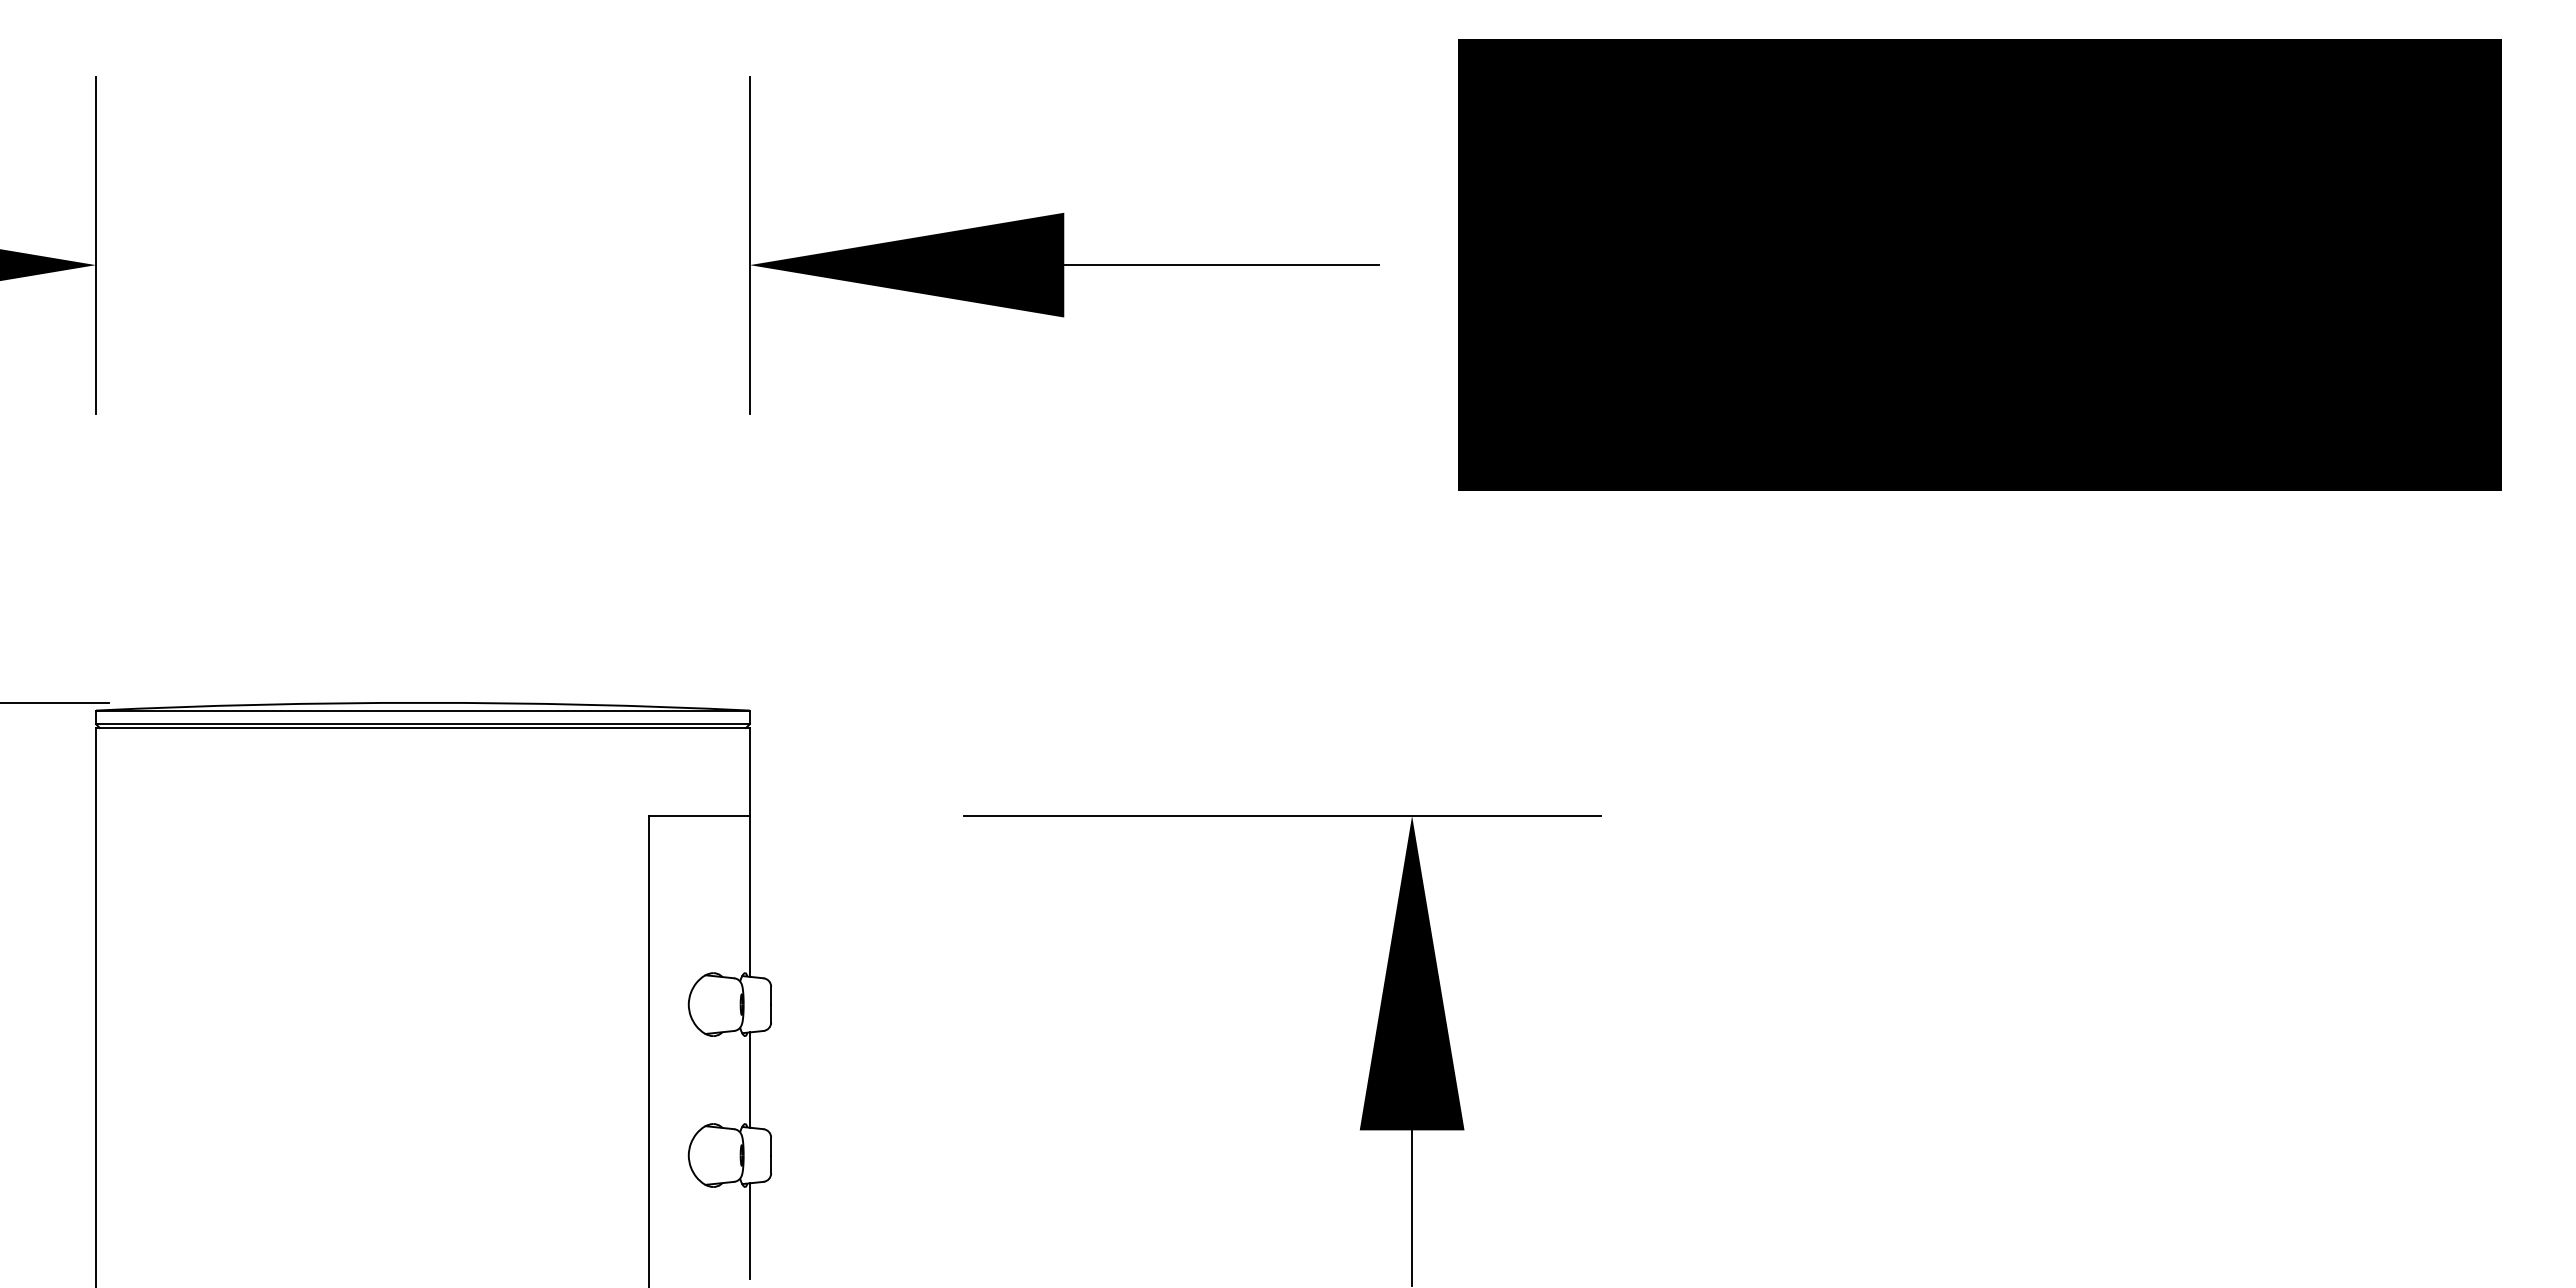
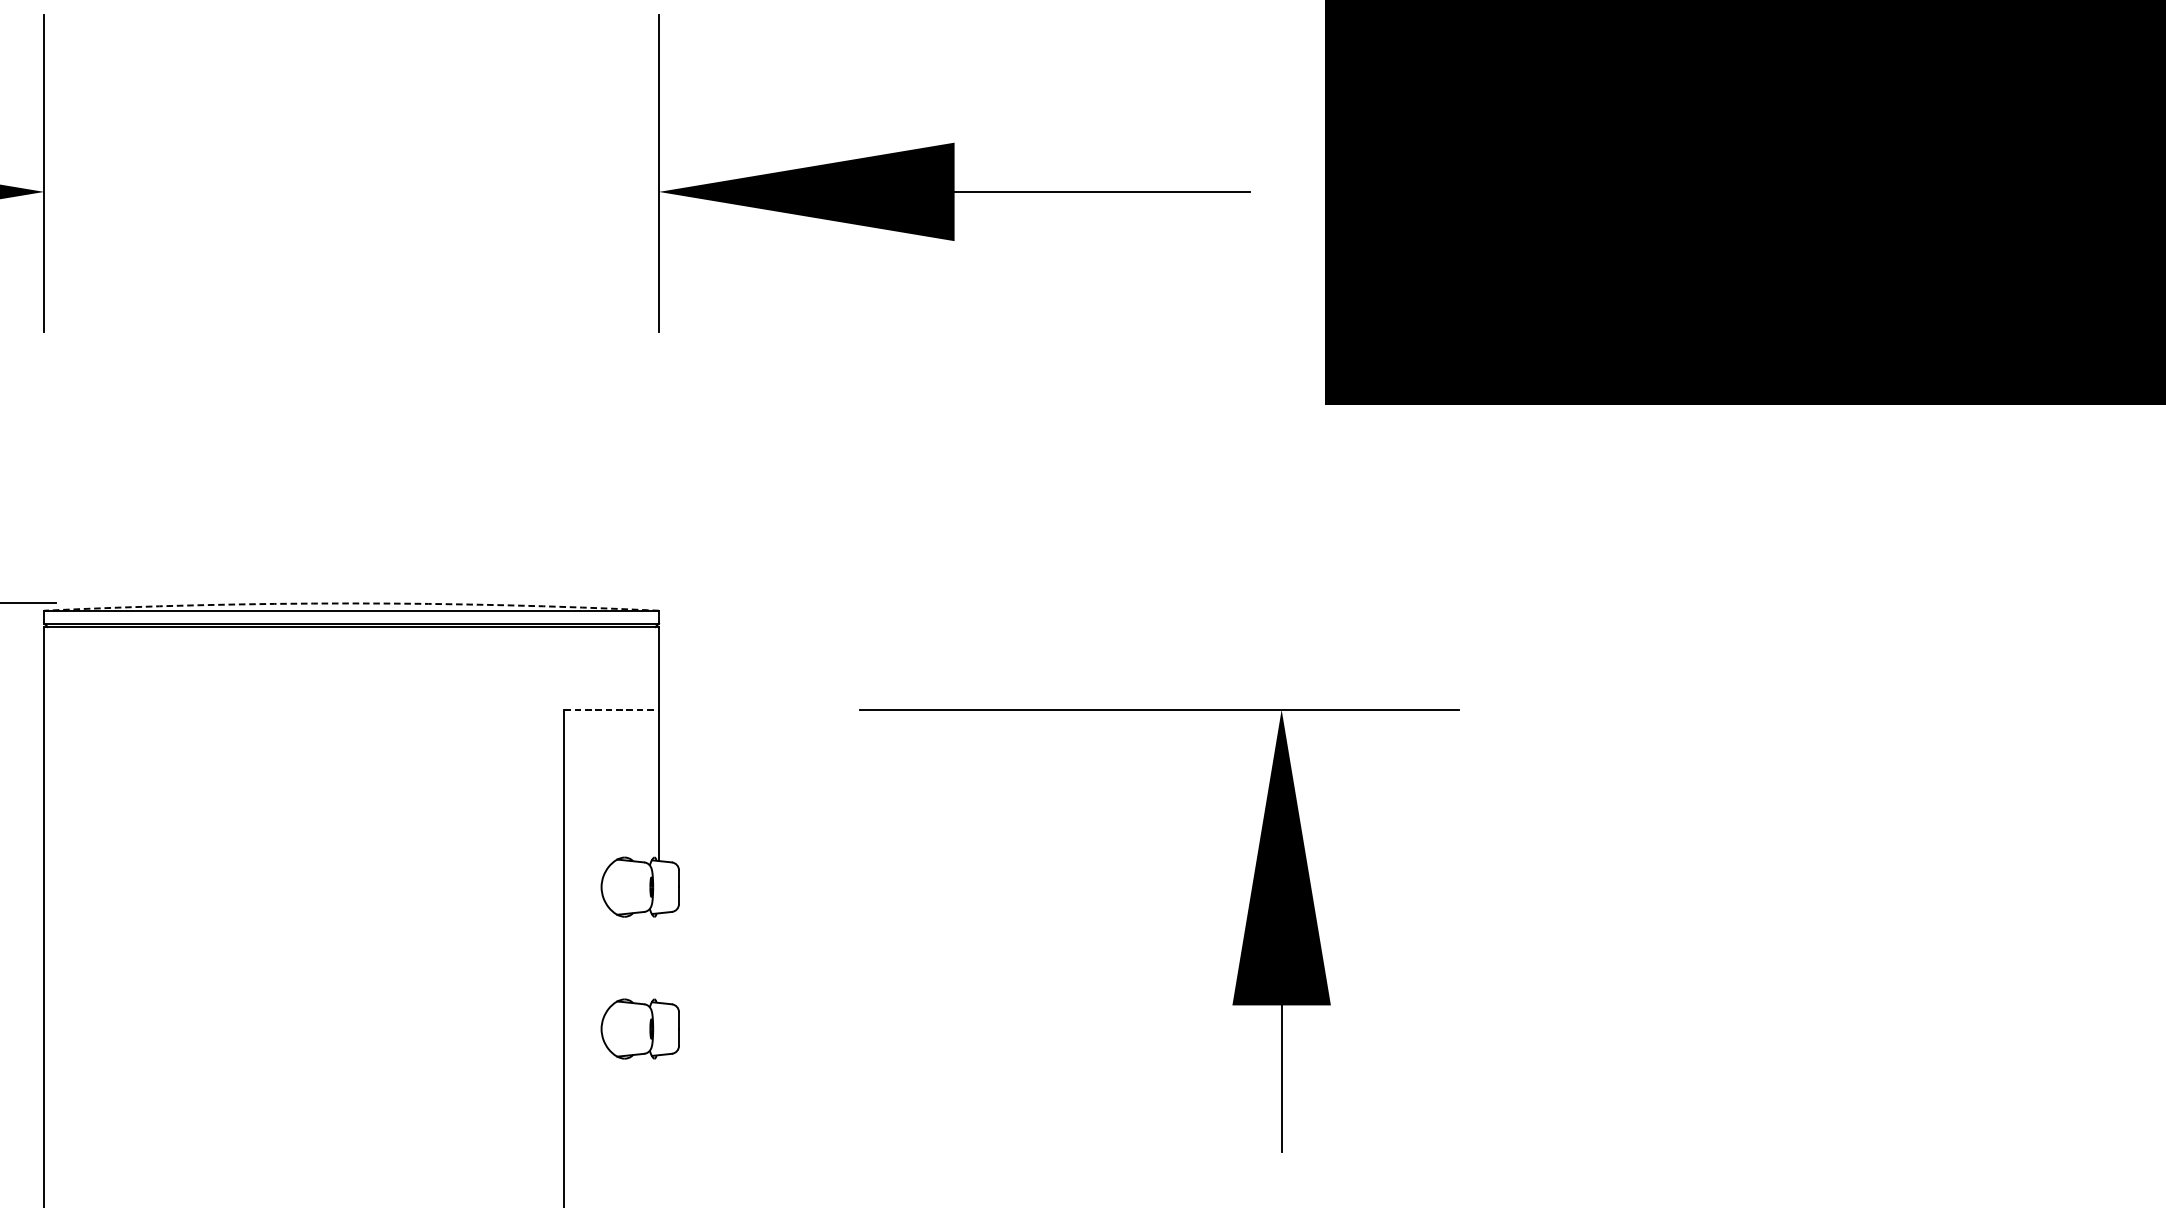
arc: (422, 702) -> (351, 603), solid -> dashed
line: (700, 816) -> (612, 710), solid -> dashed
line: (749, 1079) -> (658, 957), removed
line: (749, 1230) -> (658, 1099), removed

